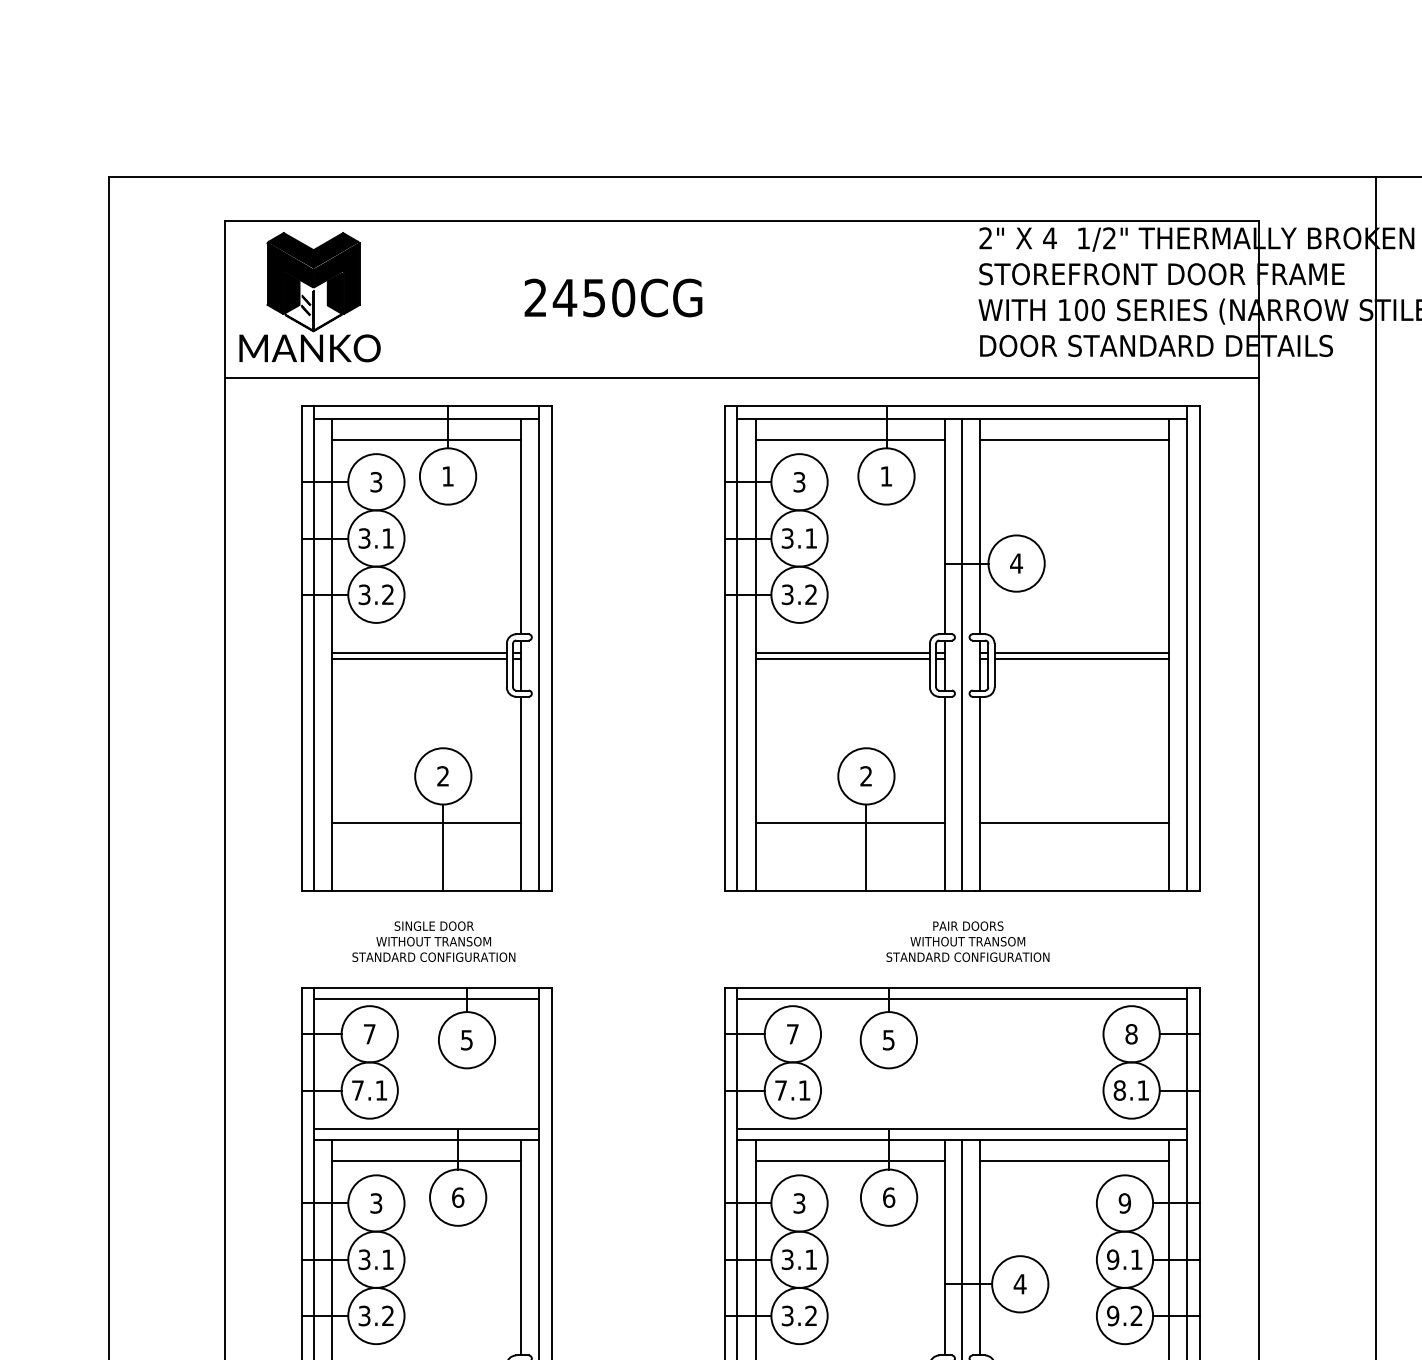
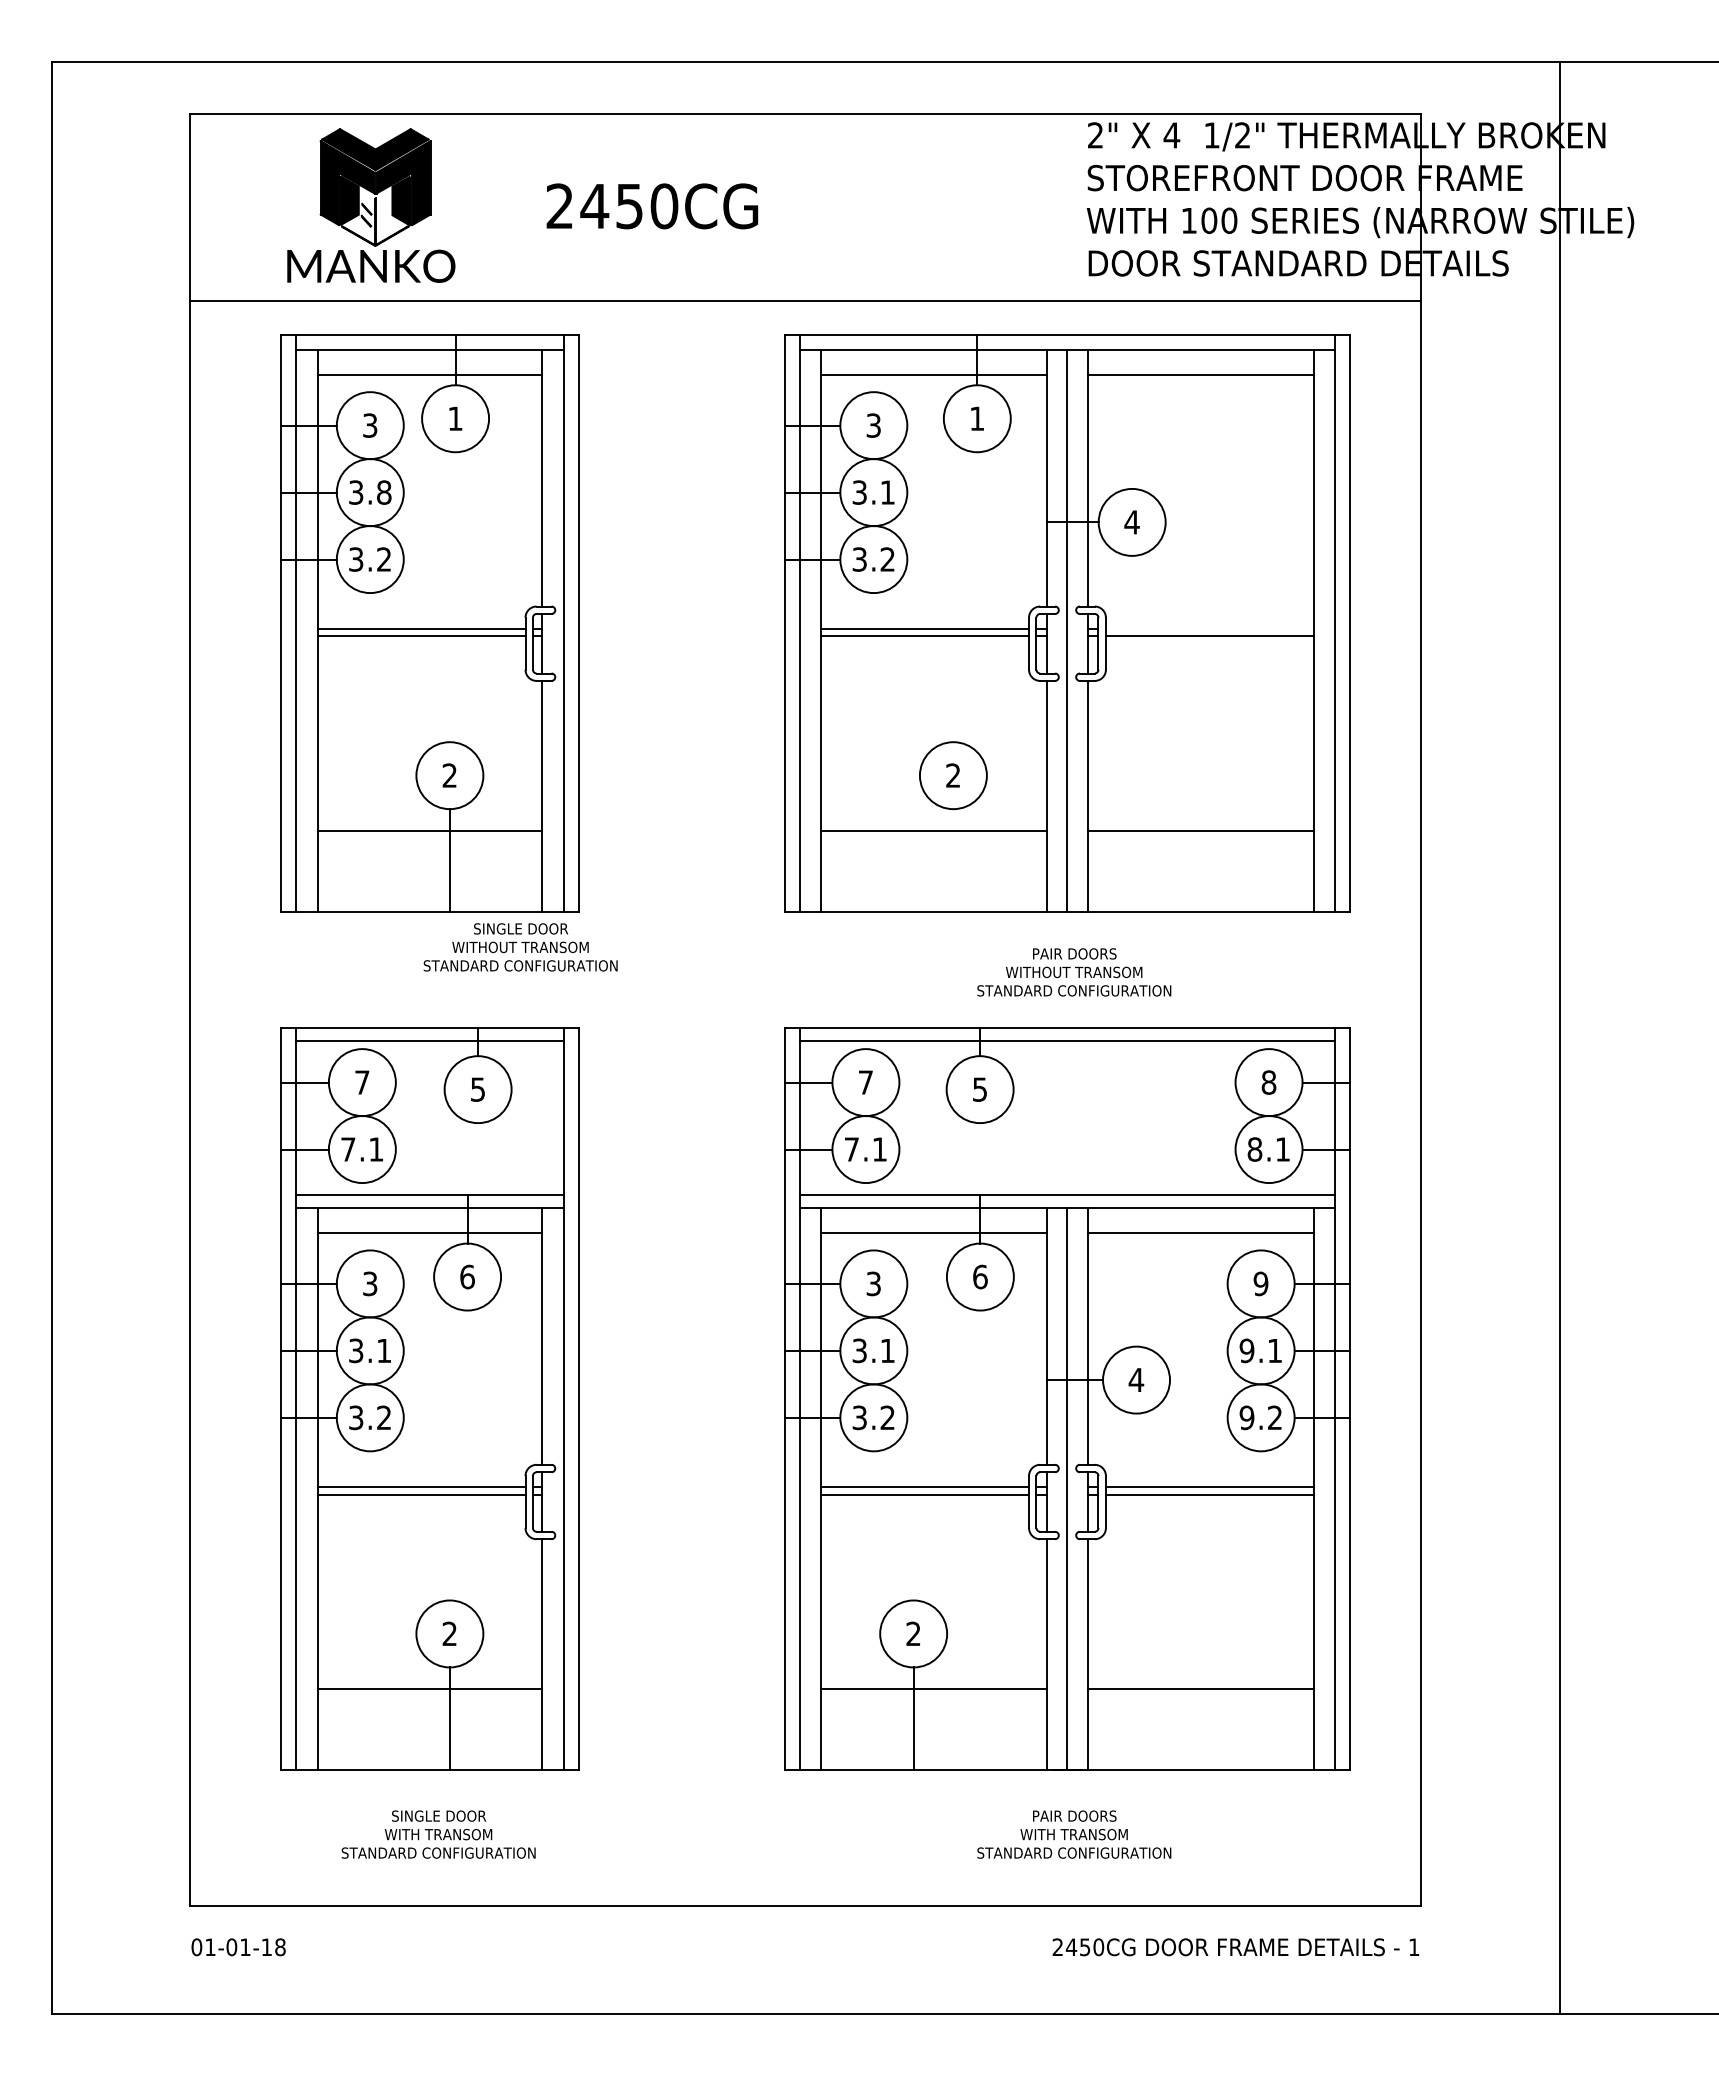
part: (310, 297) -> (371, 205), moved
text: (388, 538) -> (384, 492), 3.1 -> 3.8
line: (1081, 652) -> (1209, 628), removed
line: (866, 847) -> (953, 860), removed
text: (433, 941) -> (520, 947), moved

